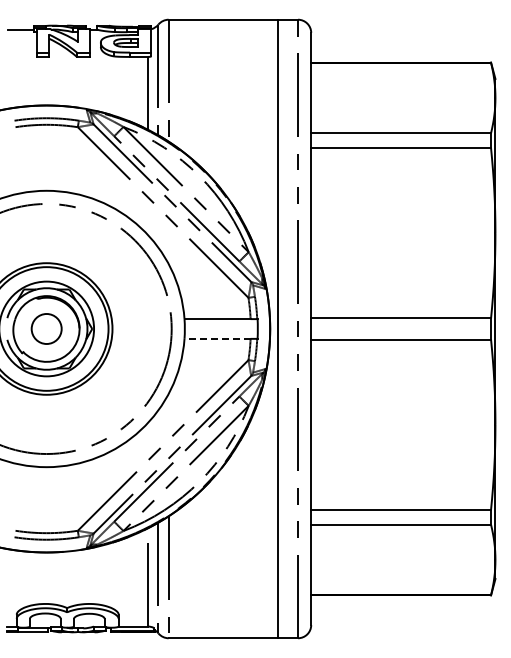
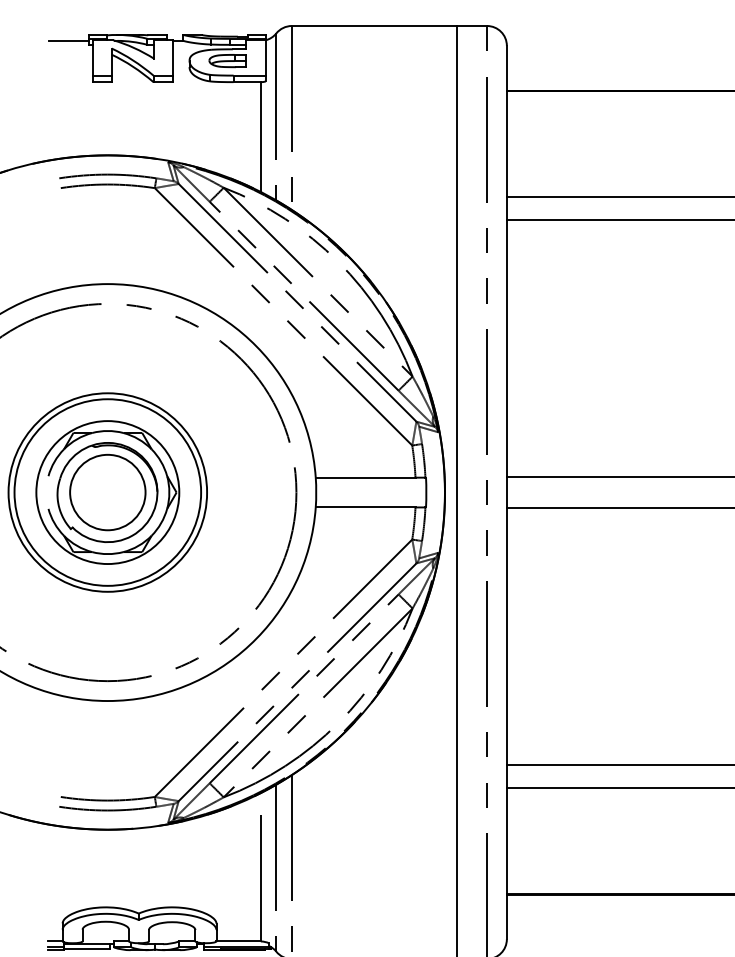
circle: (46, 328) -> (107, 491), size x1.67
line: (217, 338) -> (365, 506), dashed -> solid

